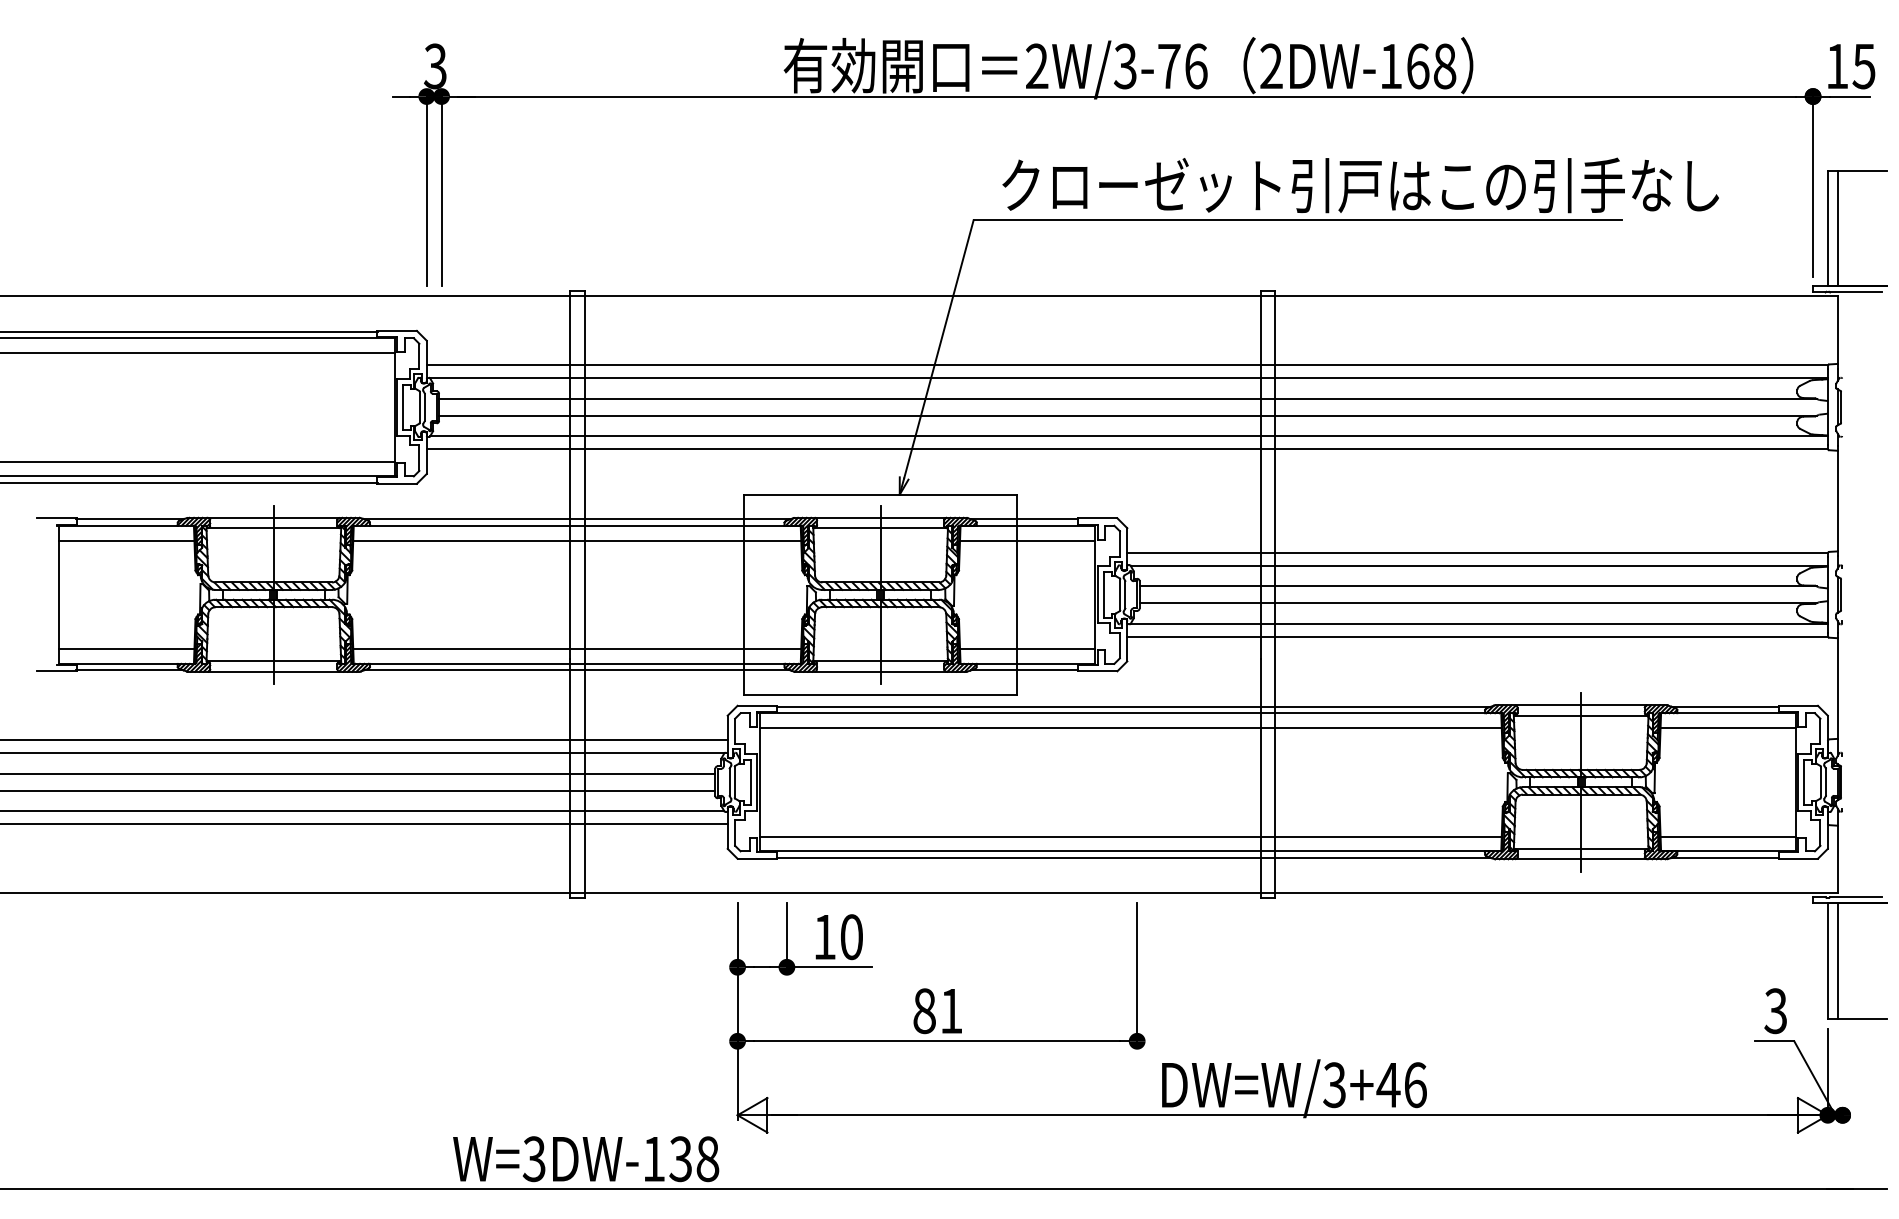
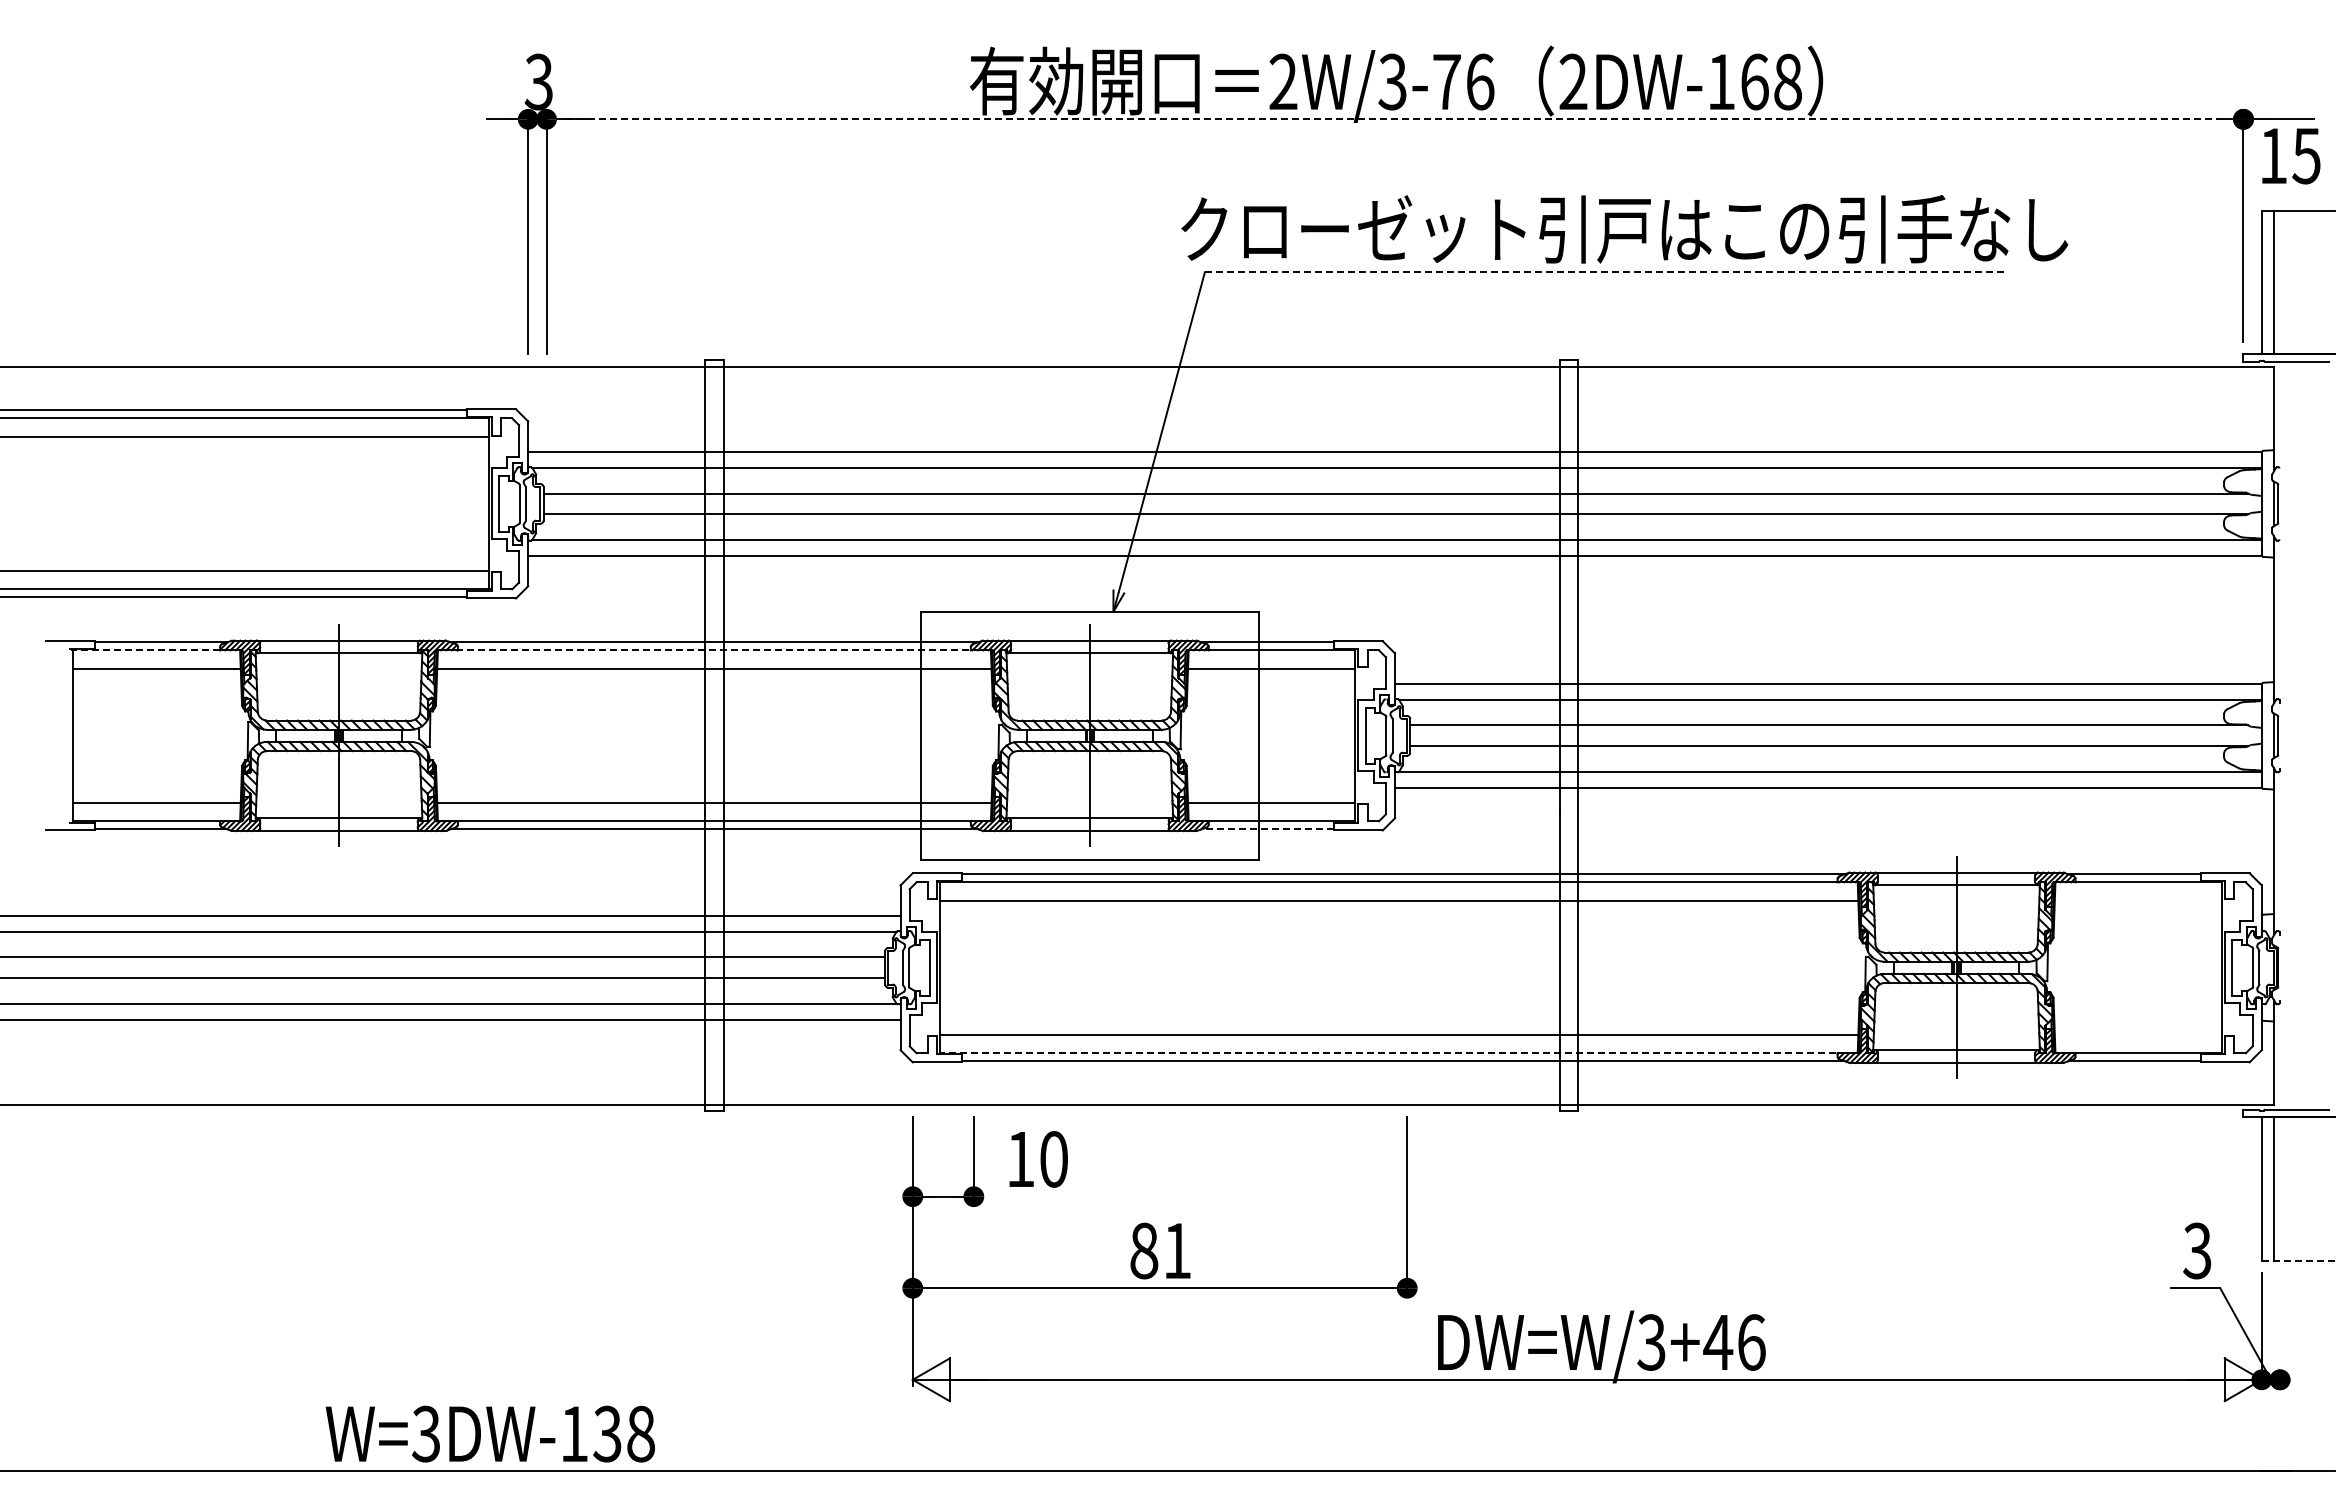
text: (1851, 66) -> (2291, 156), moved
line: (1127, 96) -> (1395, 119), solid -> dashed
text: (1360, 185) -> (1624, 229), moved
line: (1298, 220) -> (1606, 272), solid -> dashed
line: (117, 525) -> (145, 650), solid -> dashed
line: (584, 525) -> (723, 650), solid -> dashed
line: (1024, 670) -> (1267, 829), solid -> dashed
line: (1728, 727) -> (2138, 900), removed
line: (1728, 836) -> (2138, 1034), removed
line: (1130, 851) -> (1398, 1053), solid -> dashed
line: (828, 967) -> (1025, 1196), removed
line: (1857, 1018) -> (2298, 1260), solid -> dashed
text: (585, 1158) -> (489, 1433), moved

